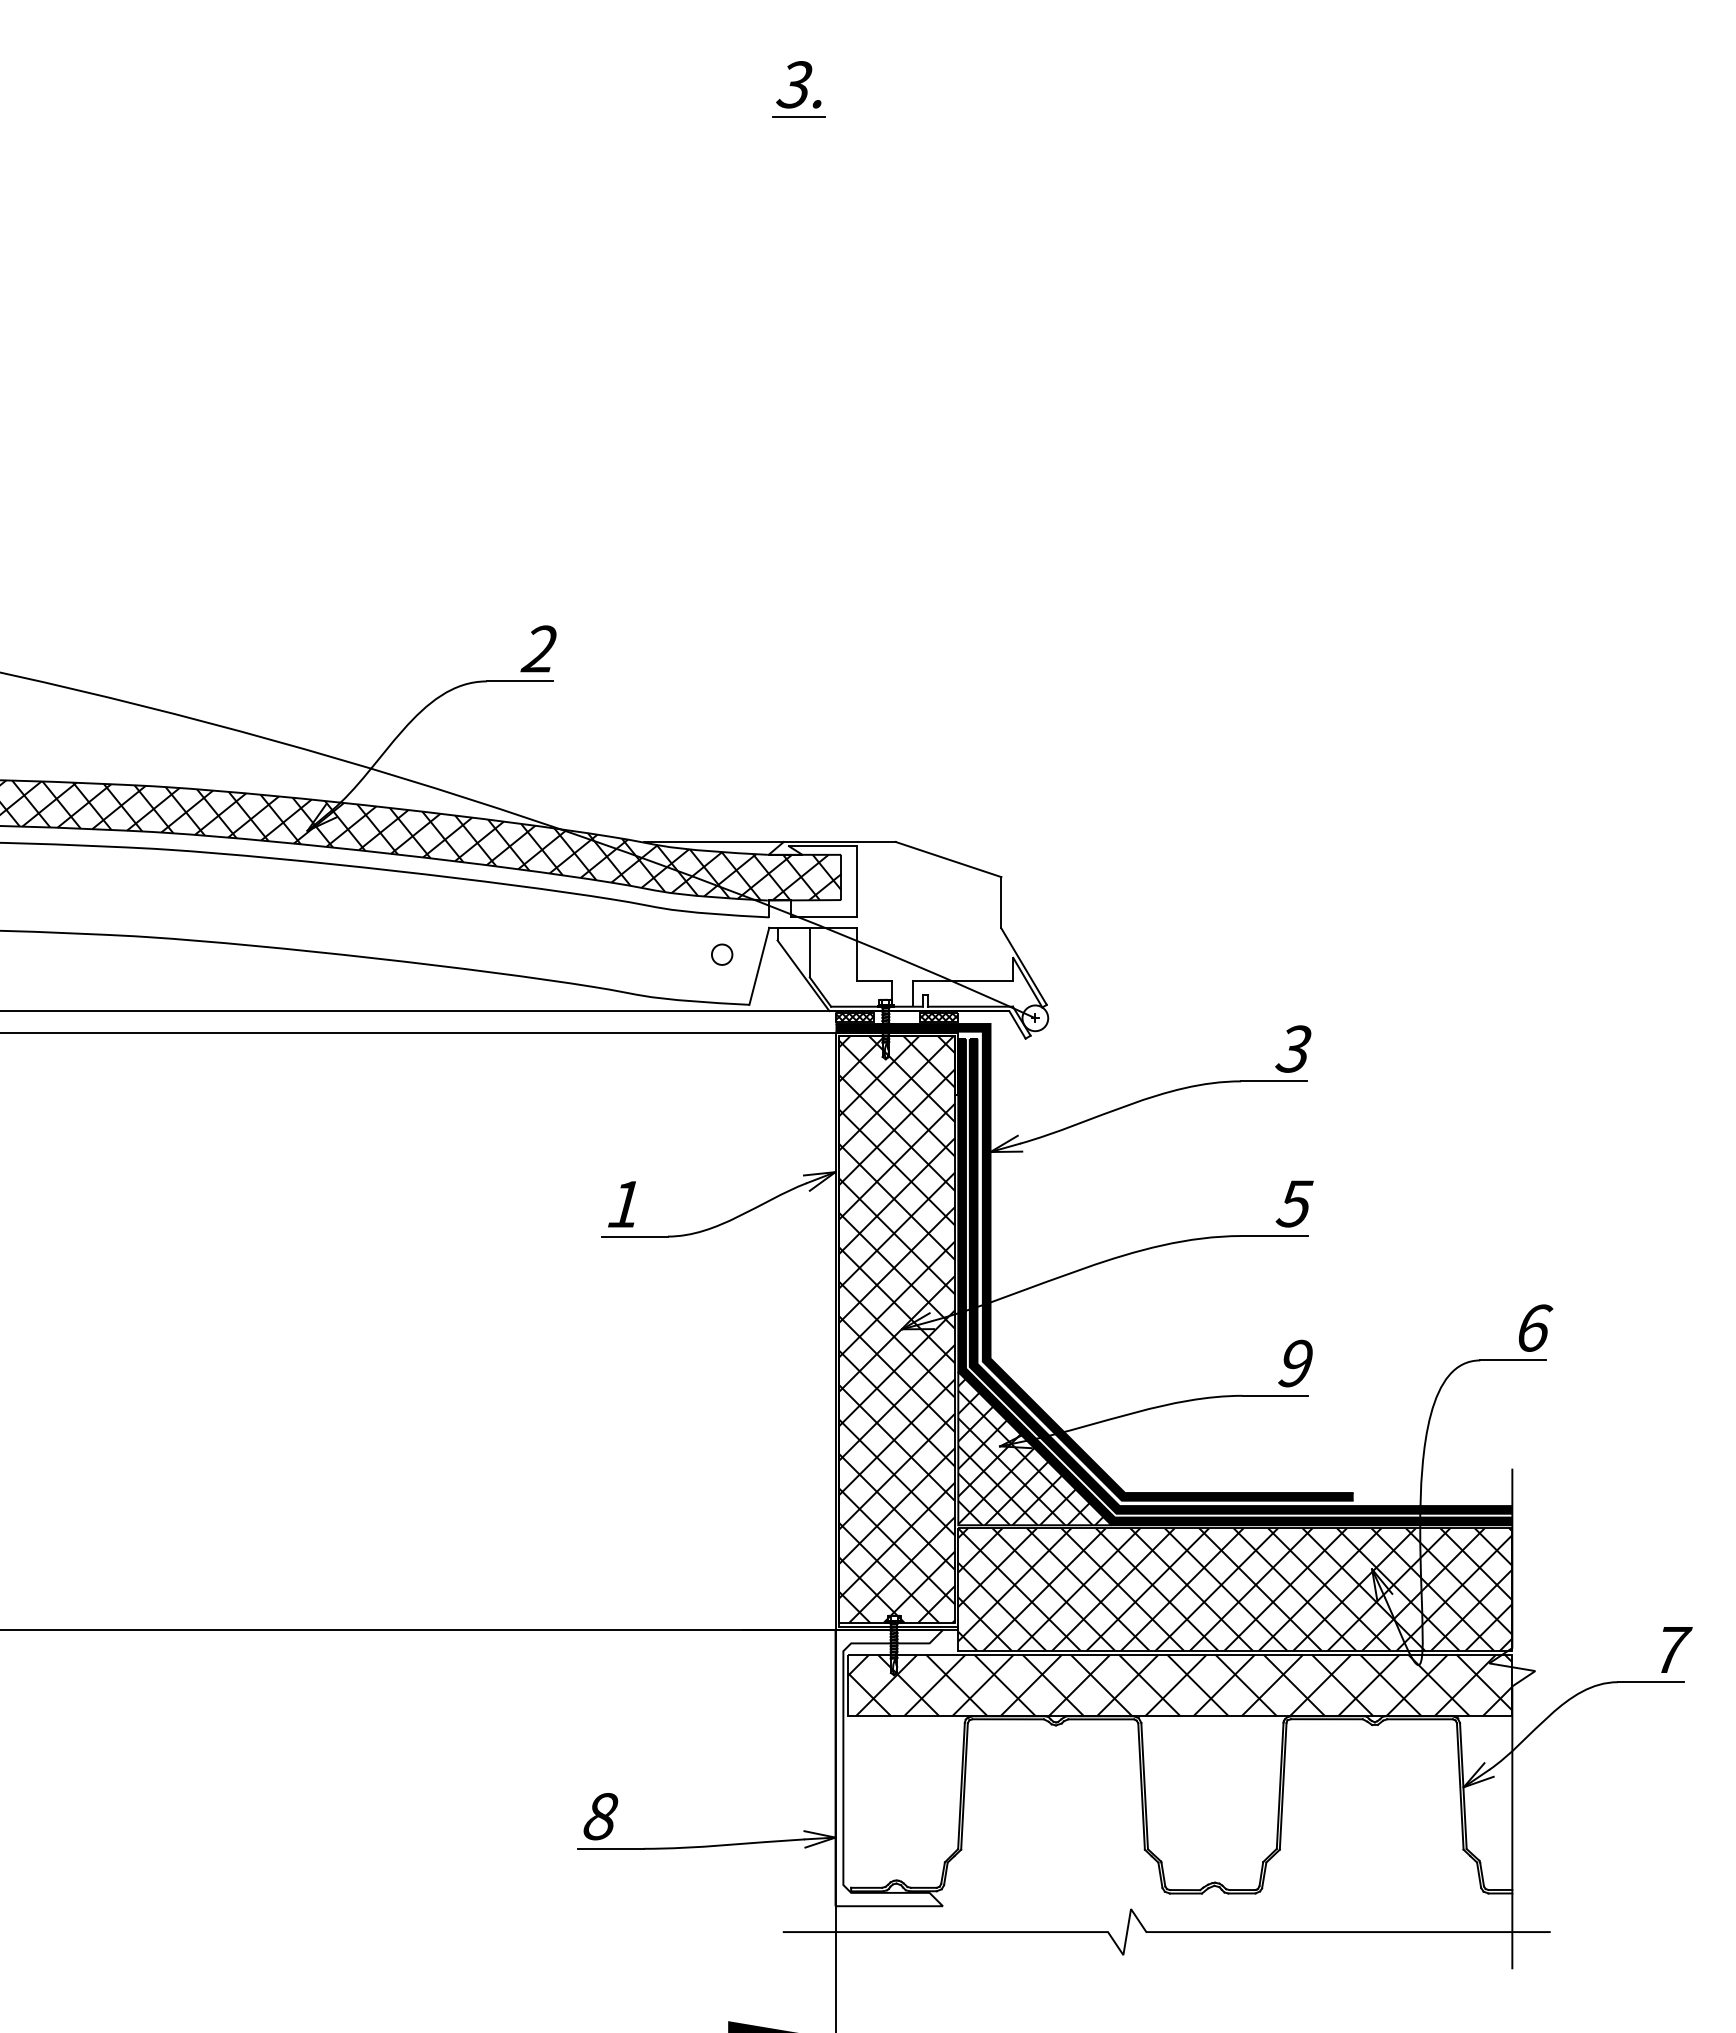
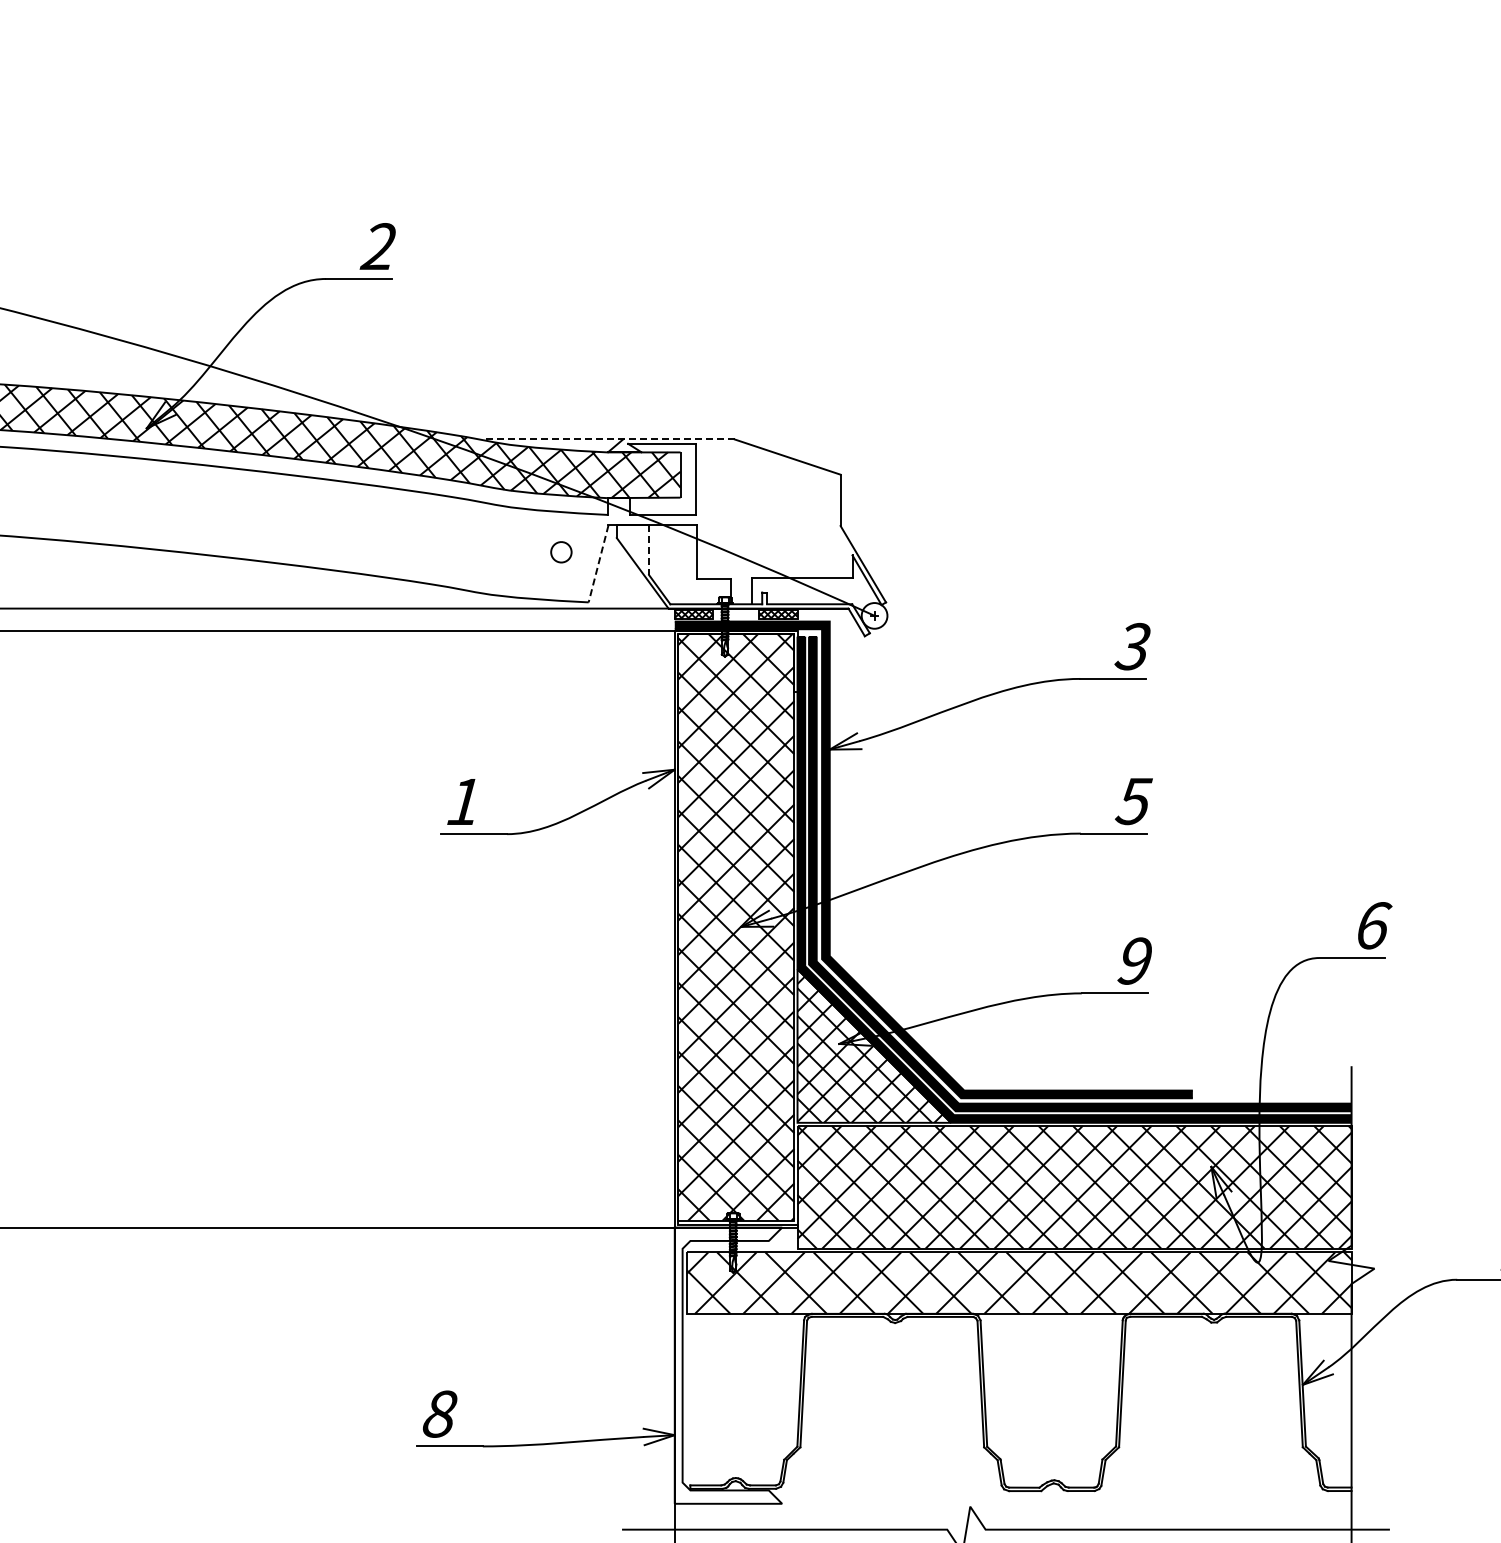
line: (769, 841) -> (608, 439), solid -> dashed
line: (809, 952) -> (648, 550), solid -> dashed
line: (759, 966) -> (598, 564), solid -> dashed

